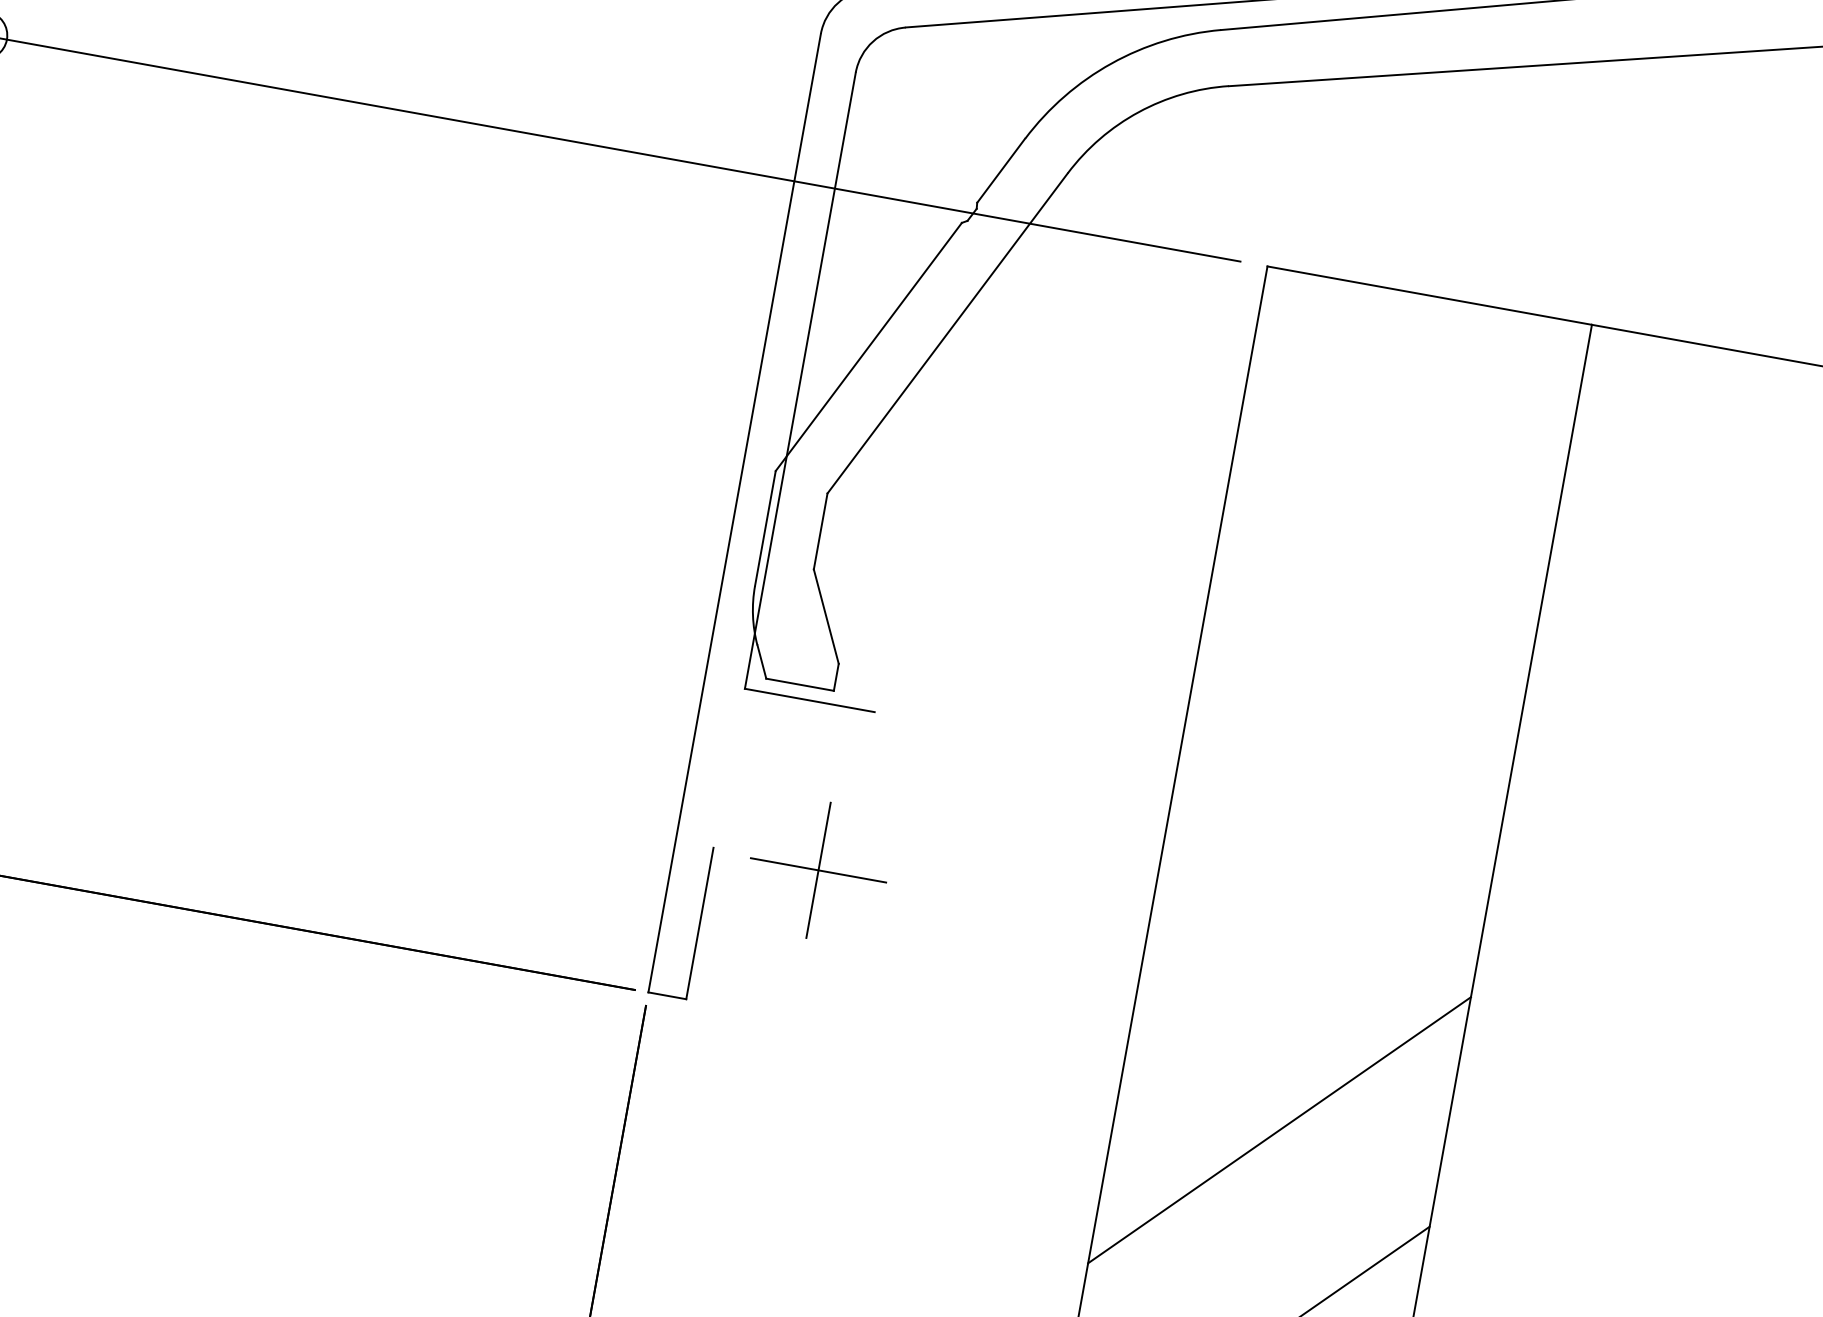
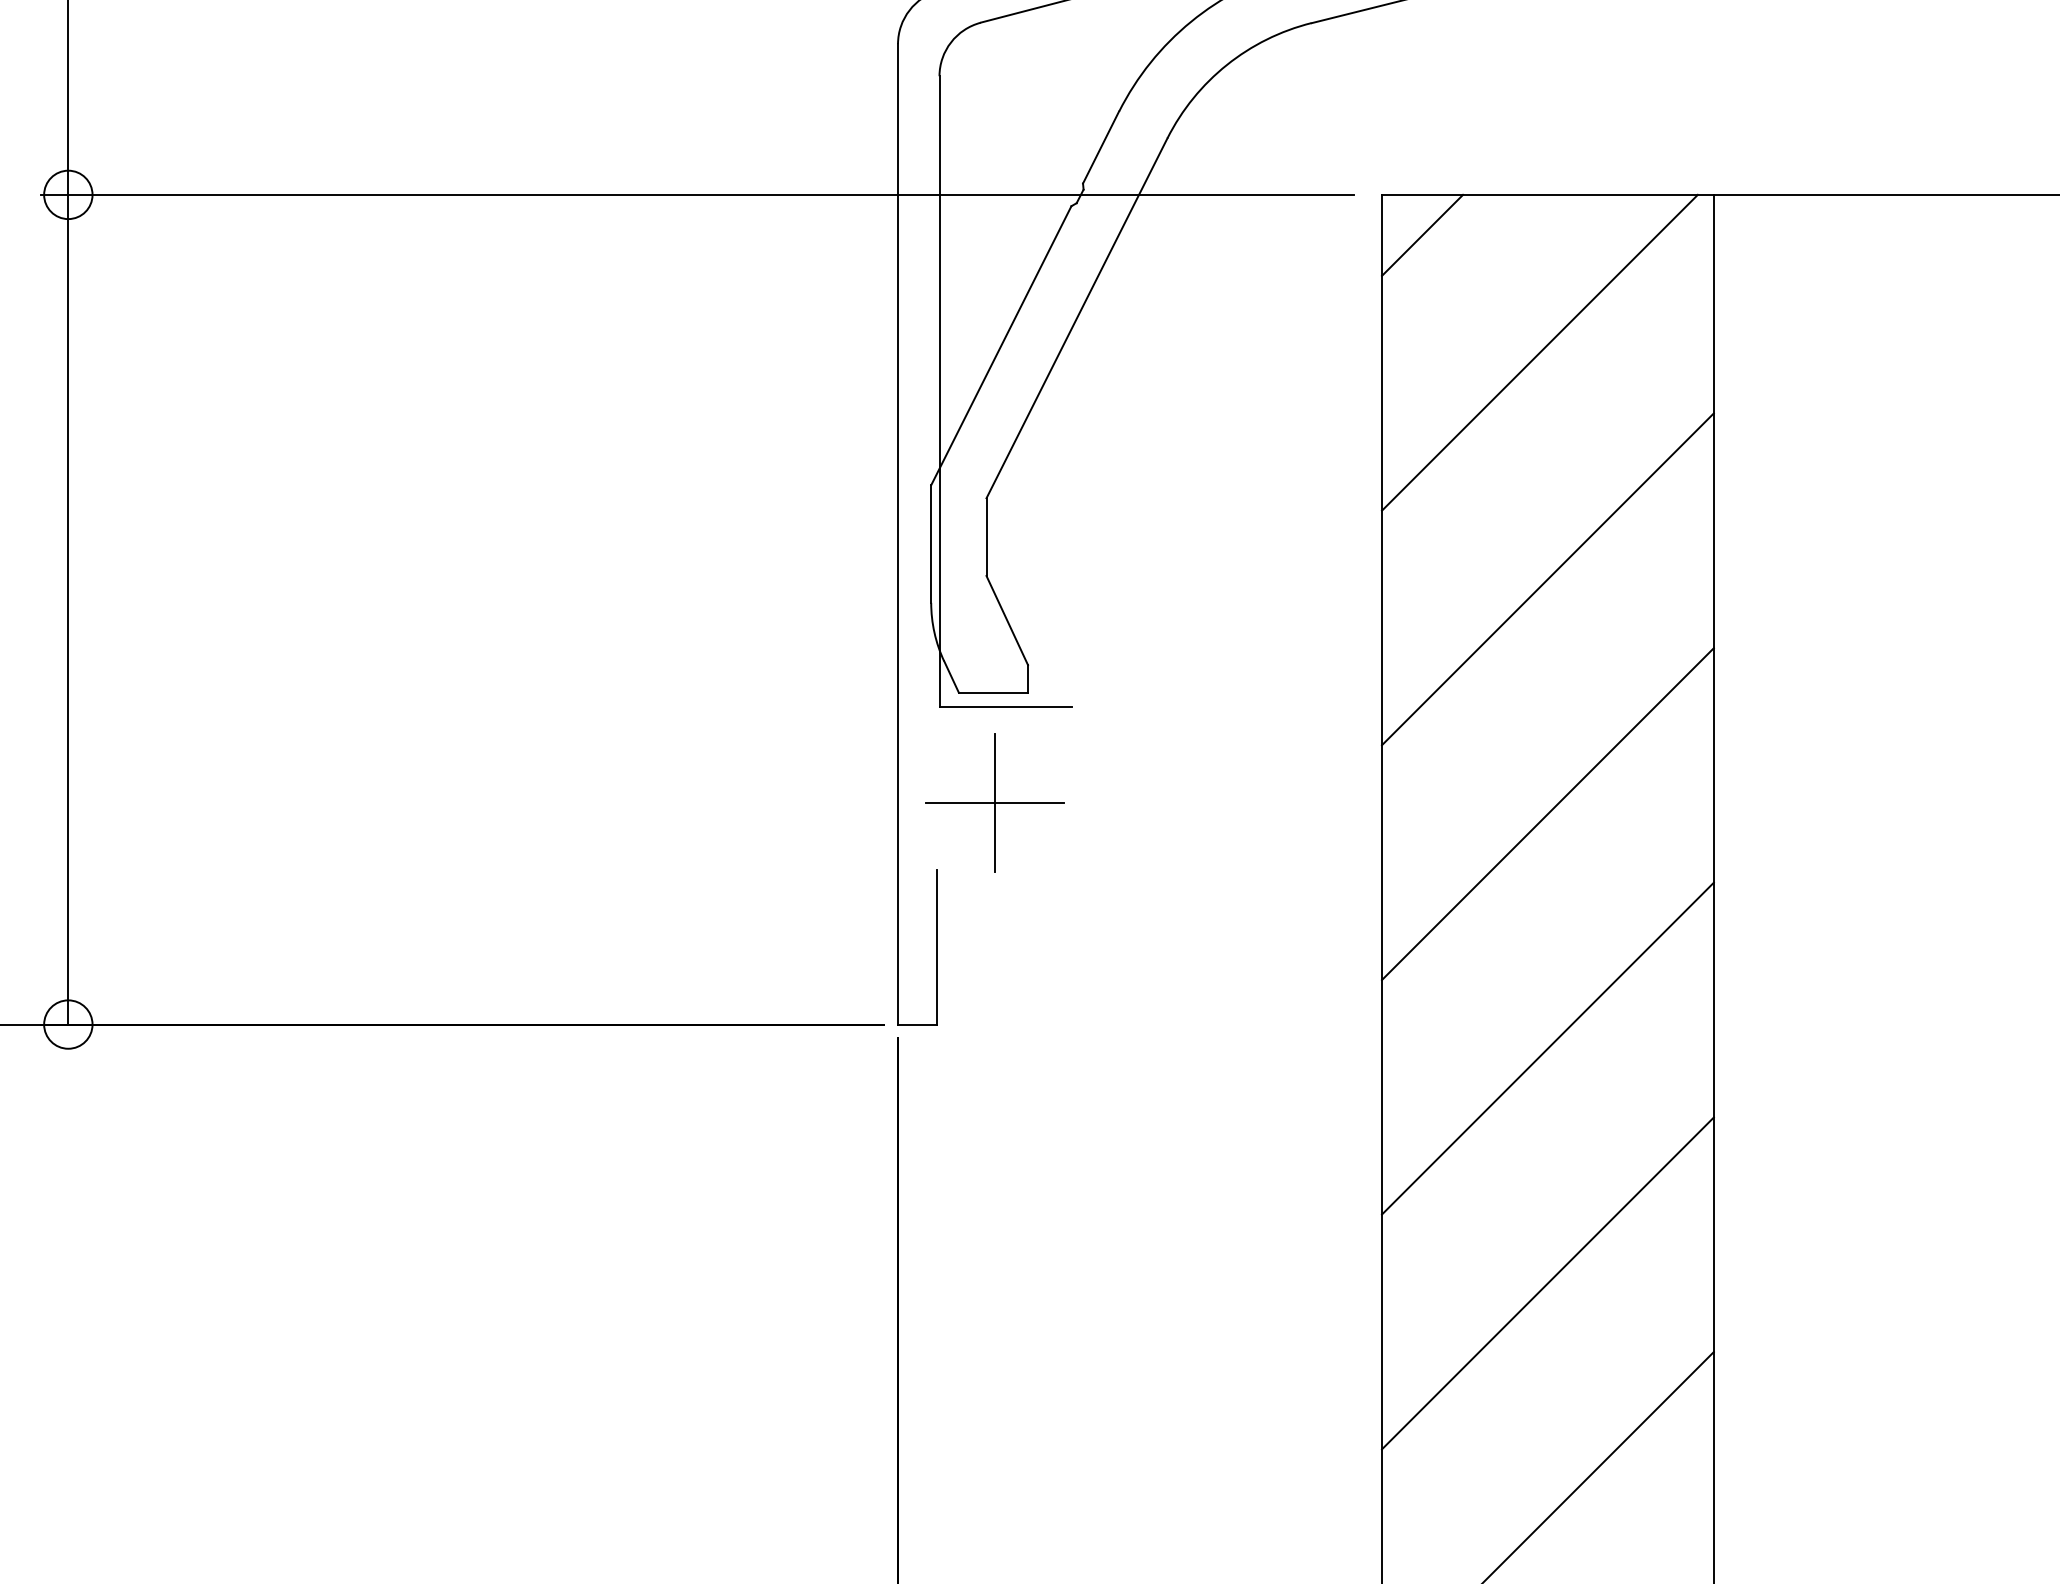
line: (1300, 312) -> (1422, 234), added
line: (1393, 448) -> (1539, 352), added
line: (1361, 671) -> (1547, 579), added
part: (818, 869) -> (994, 802), moved
line: (1320, 901) -> (1547, 814), added

